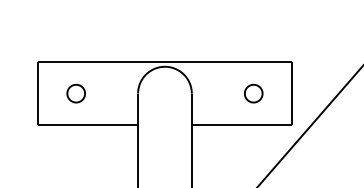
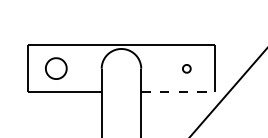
part: (75, 93) -> (55, 68), size x1.6
part: (253, 93) -> (186, 68), size x0.6
line: (241, 125) -> (177, 92), solid -> dashed

